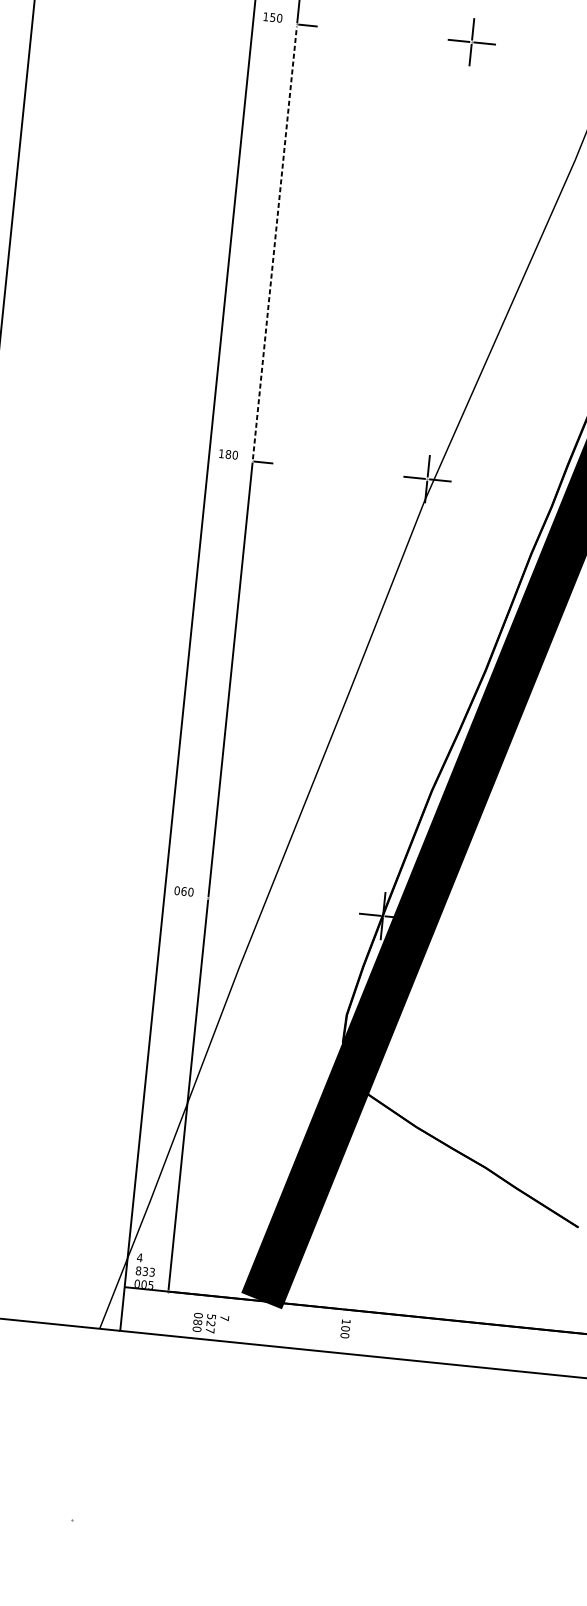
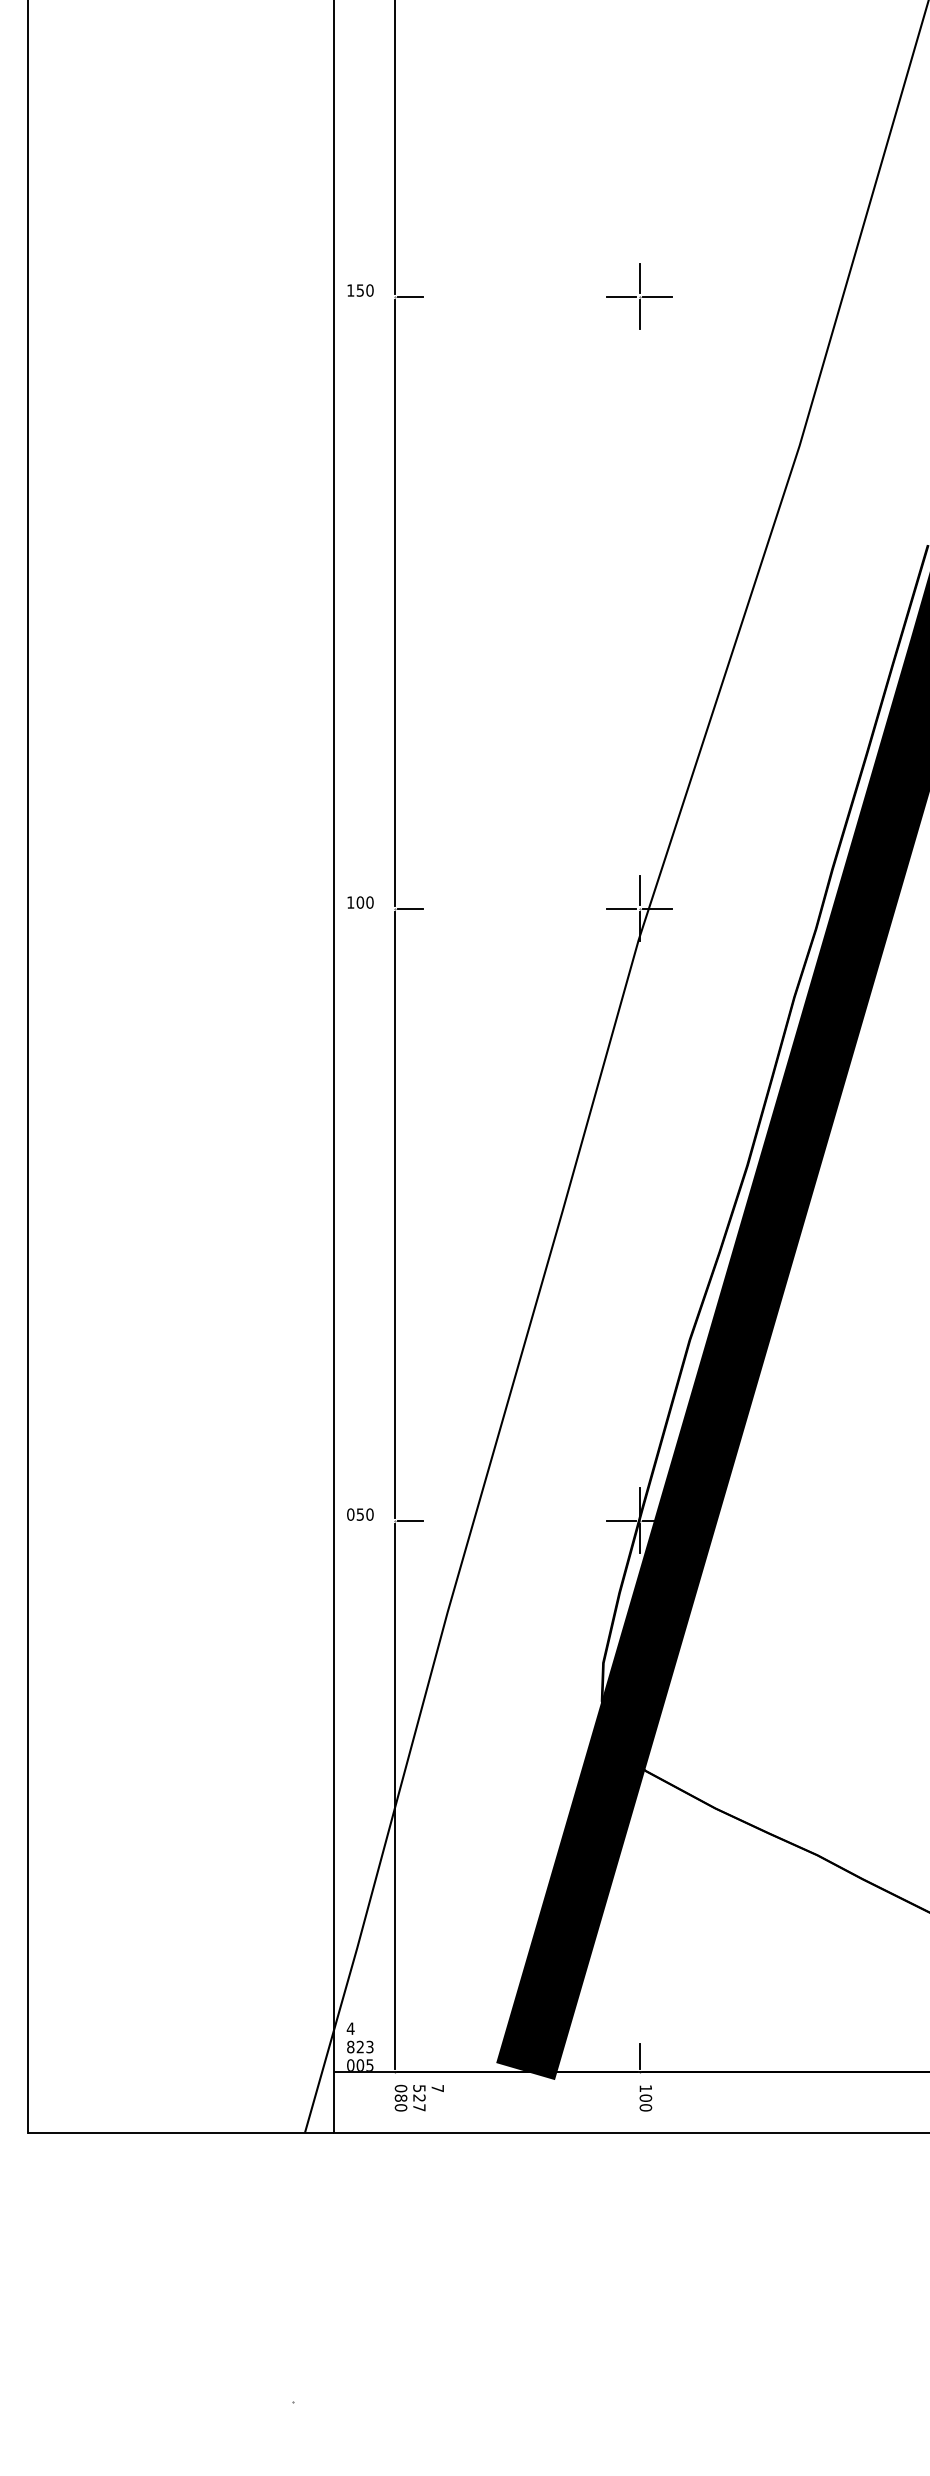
line: (274, 242) -> (394, 602), dashed -> solid
text: (228, 454) -> (360, 902), 180 -> 100
text: (184, 891) -> (360, 1514), 060 -> 050
line: (219, 899) -> (410, 1520), added
text: (144, 1271) -> (359, 2047), 833 -> 823
line: (344, 1298) -> (639, 2056), added
text: (210, 1323) -> (418, 2097), moved

